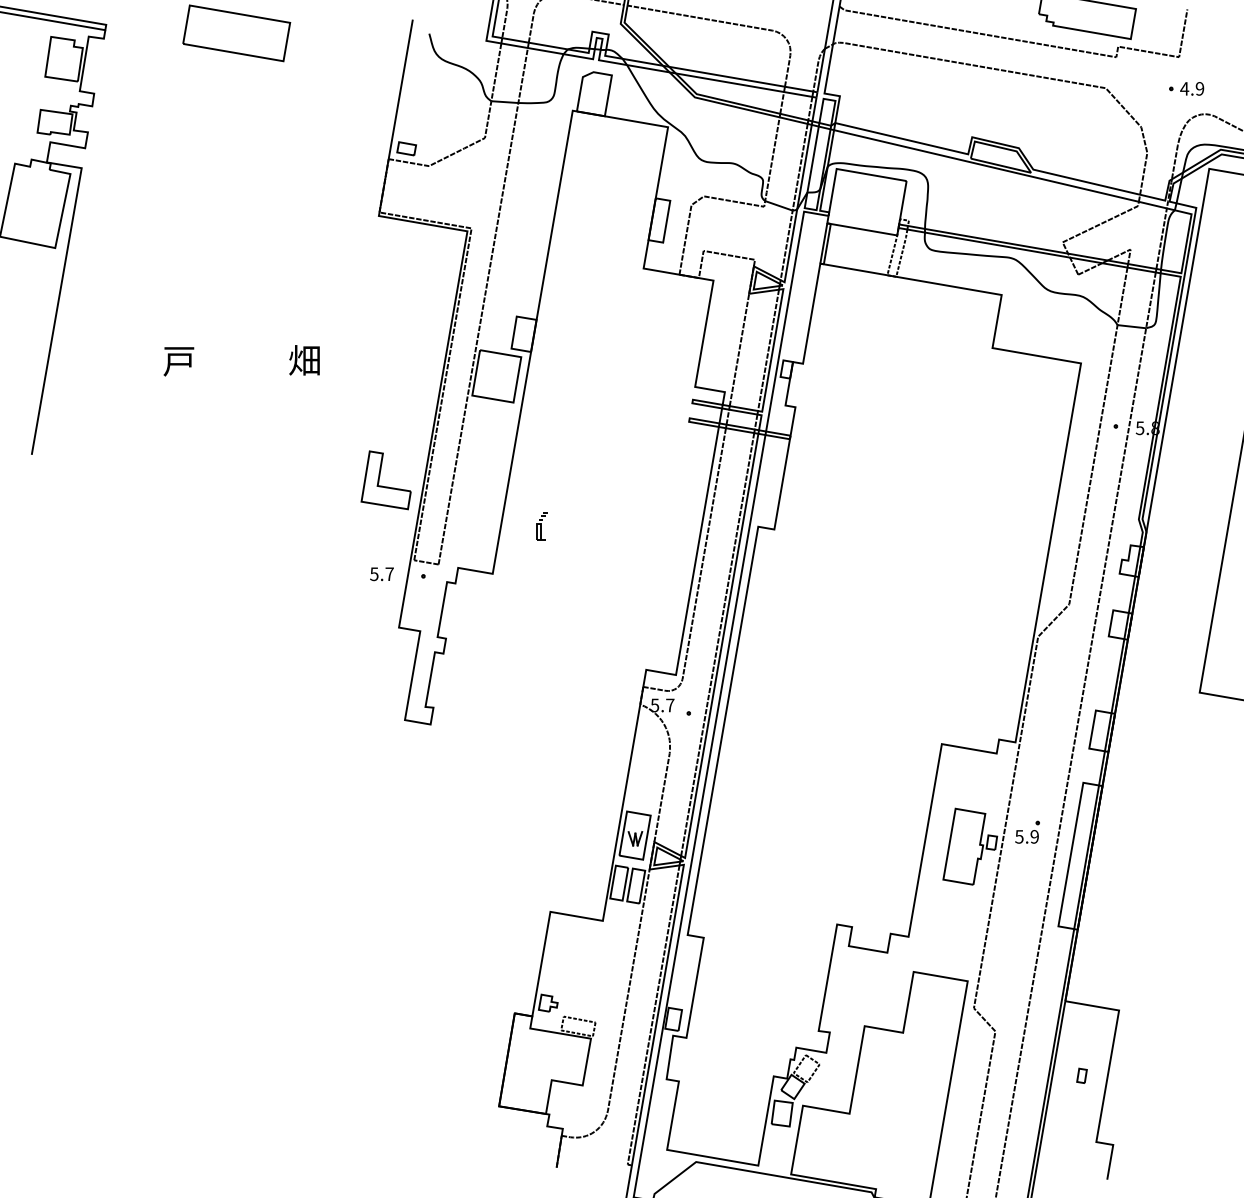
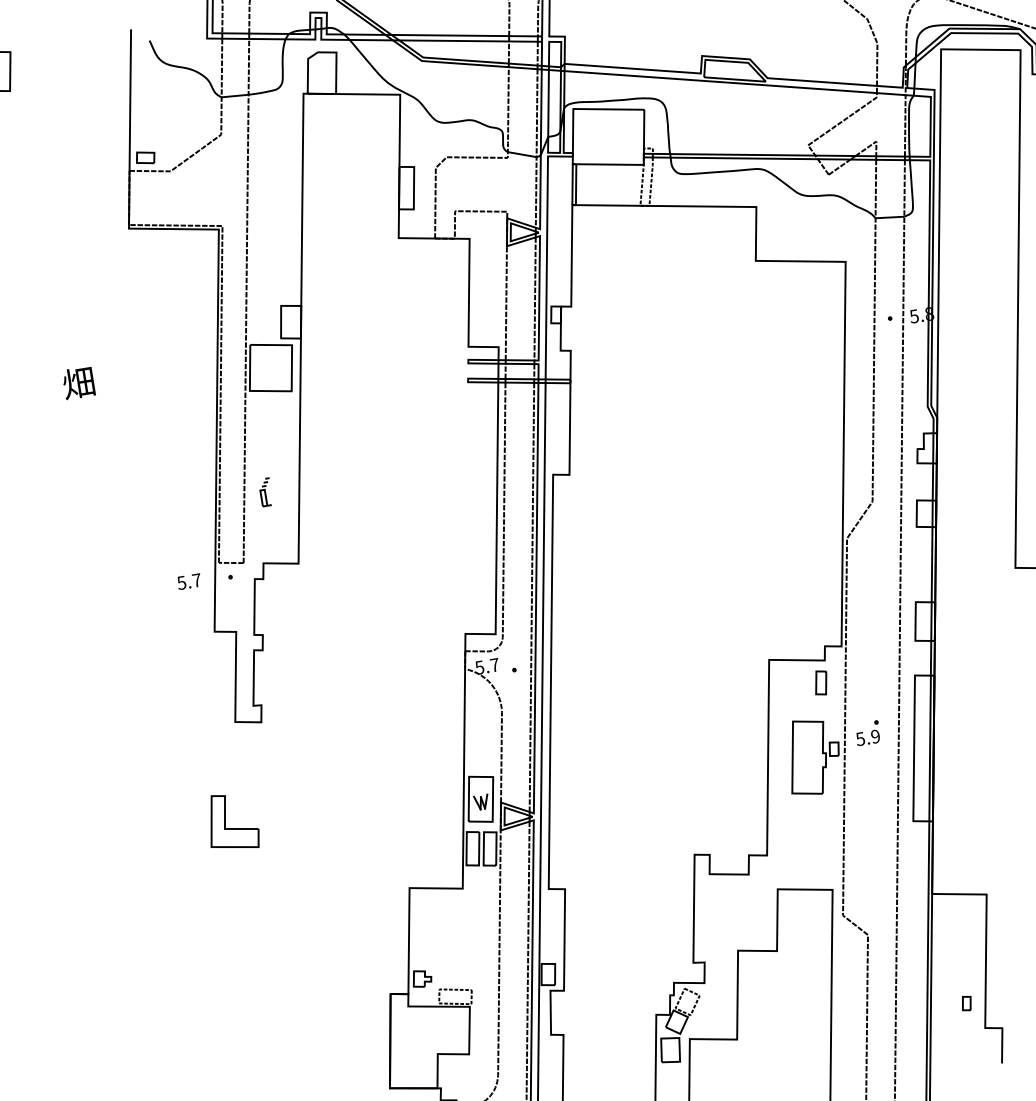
part: (385, 480) -> (231, 822), moved
part: (541, 526) -> (265, 492), moved
part: (989, 775) -> (821, 683), added
part: (1081, 1075) -> (966, 1003), moved

